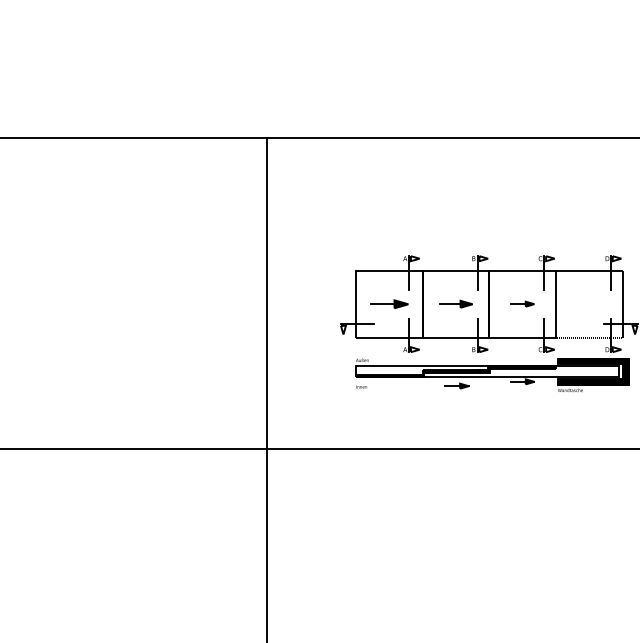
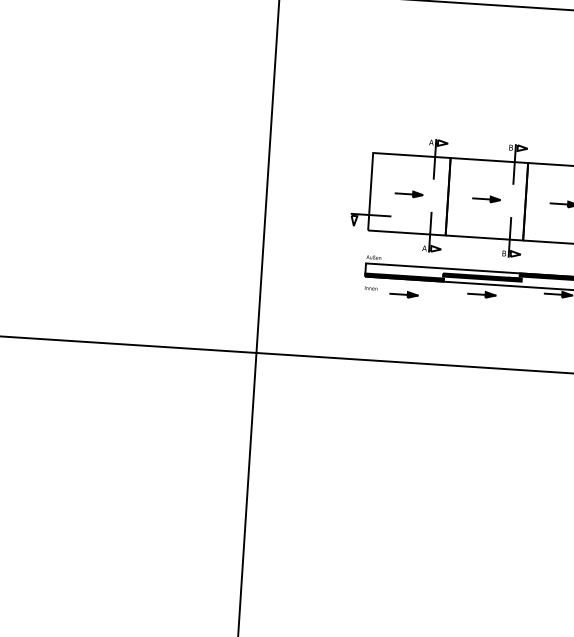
part: (388, 303) -> (408, 193), size x0.62
part: (455, 303) -> (486, 198), size x0.71
part: (389, 390) -> (403, 294), added

